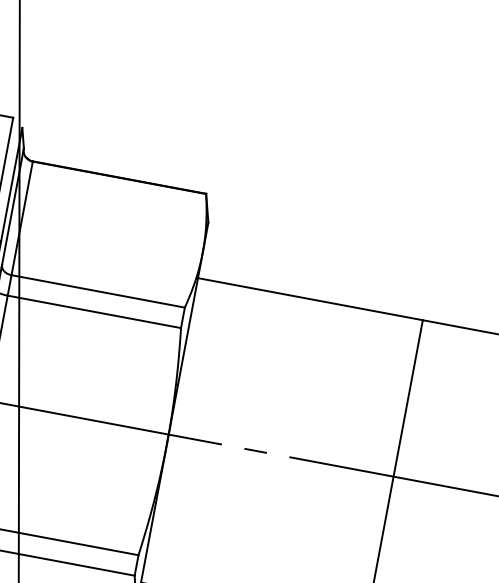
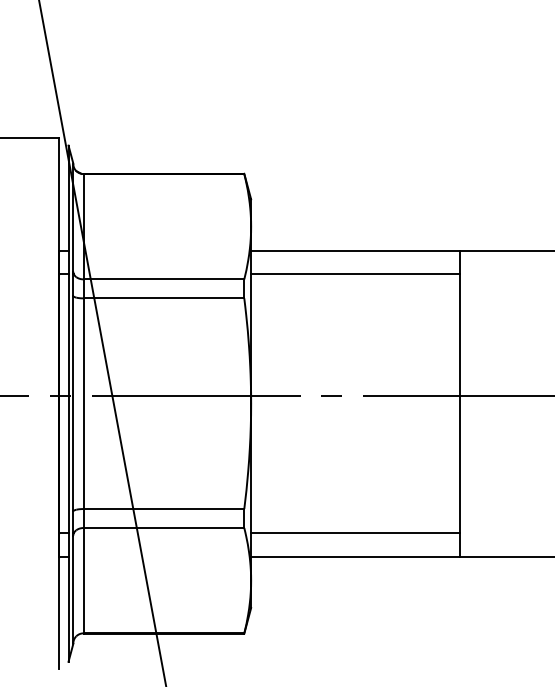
line: (305, 324) -> (355, 274), added

